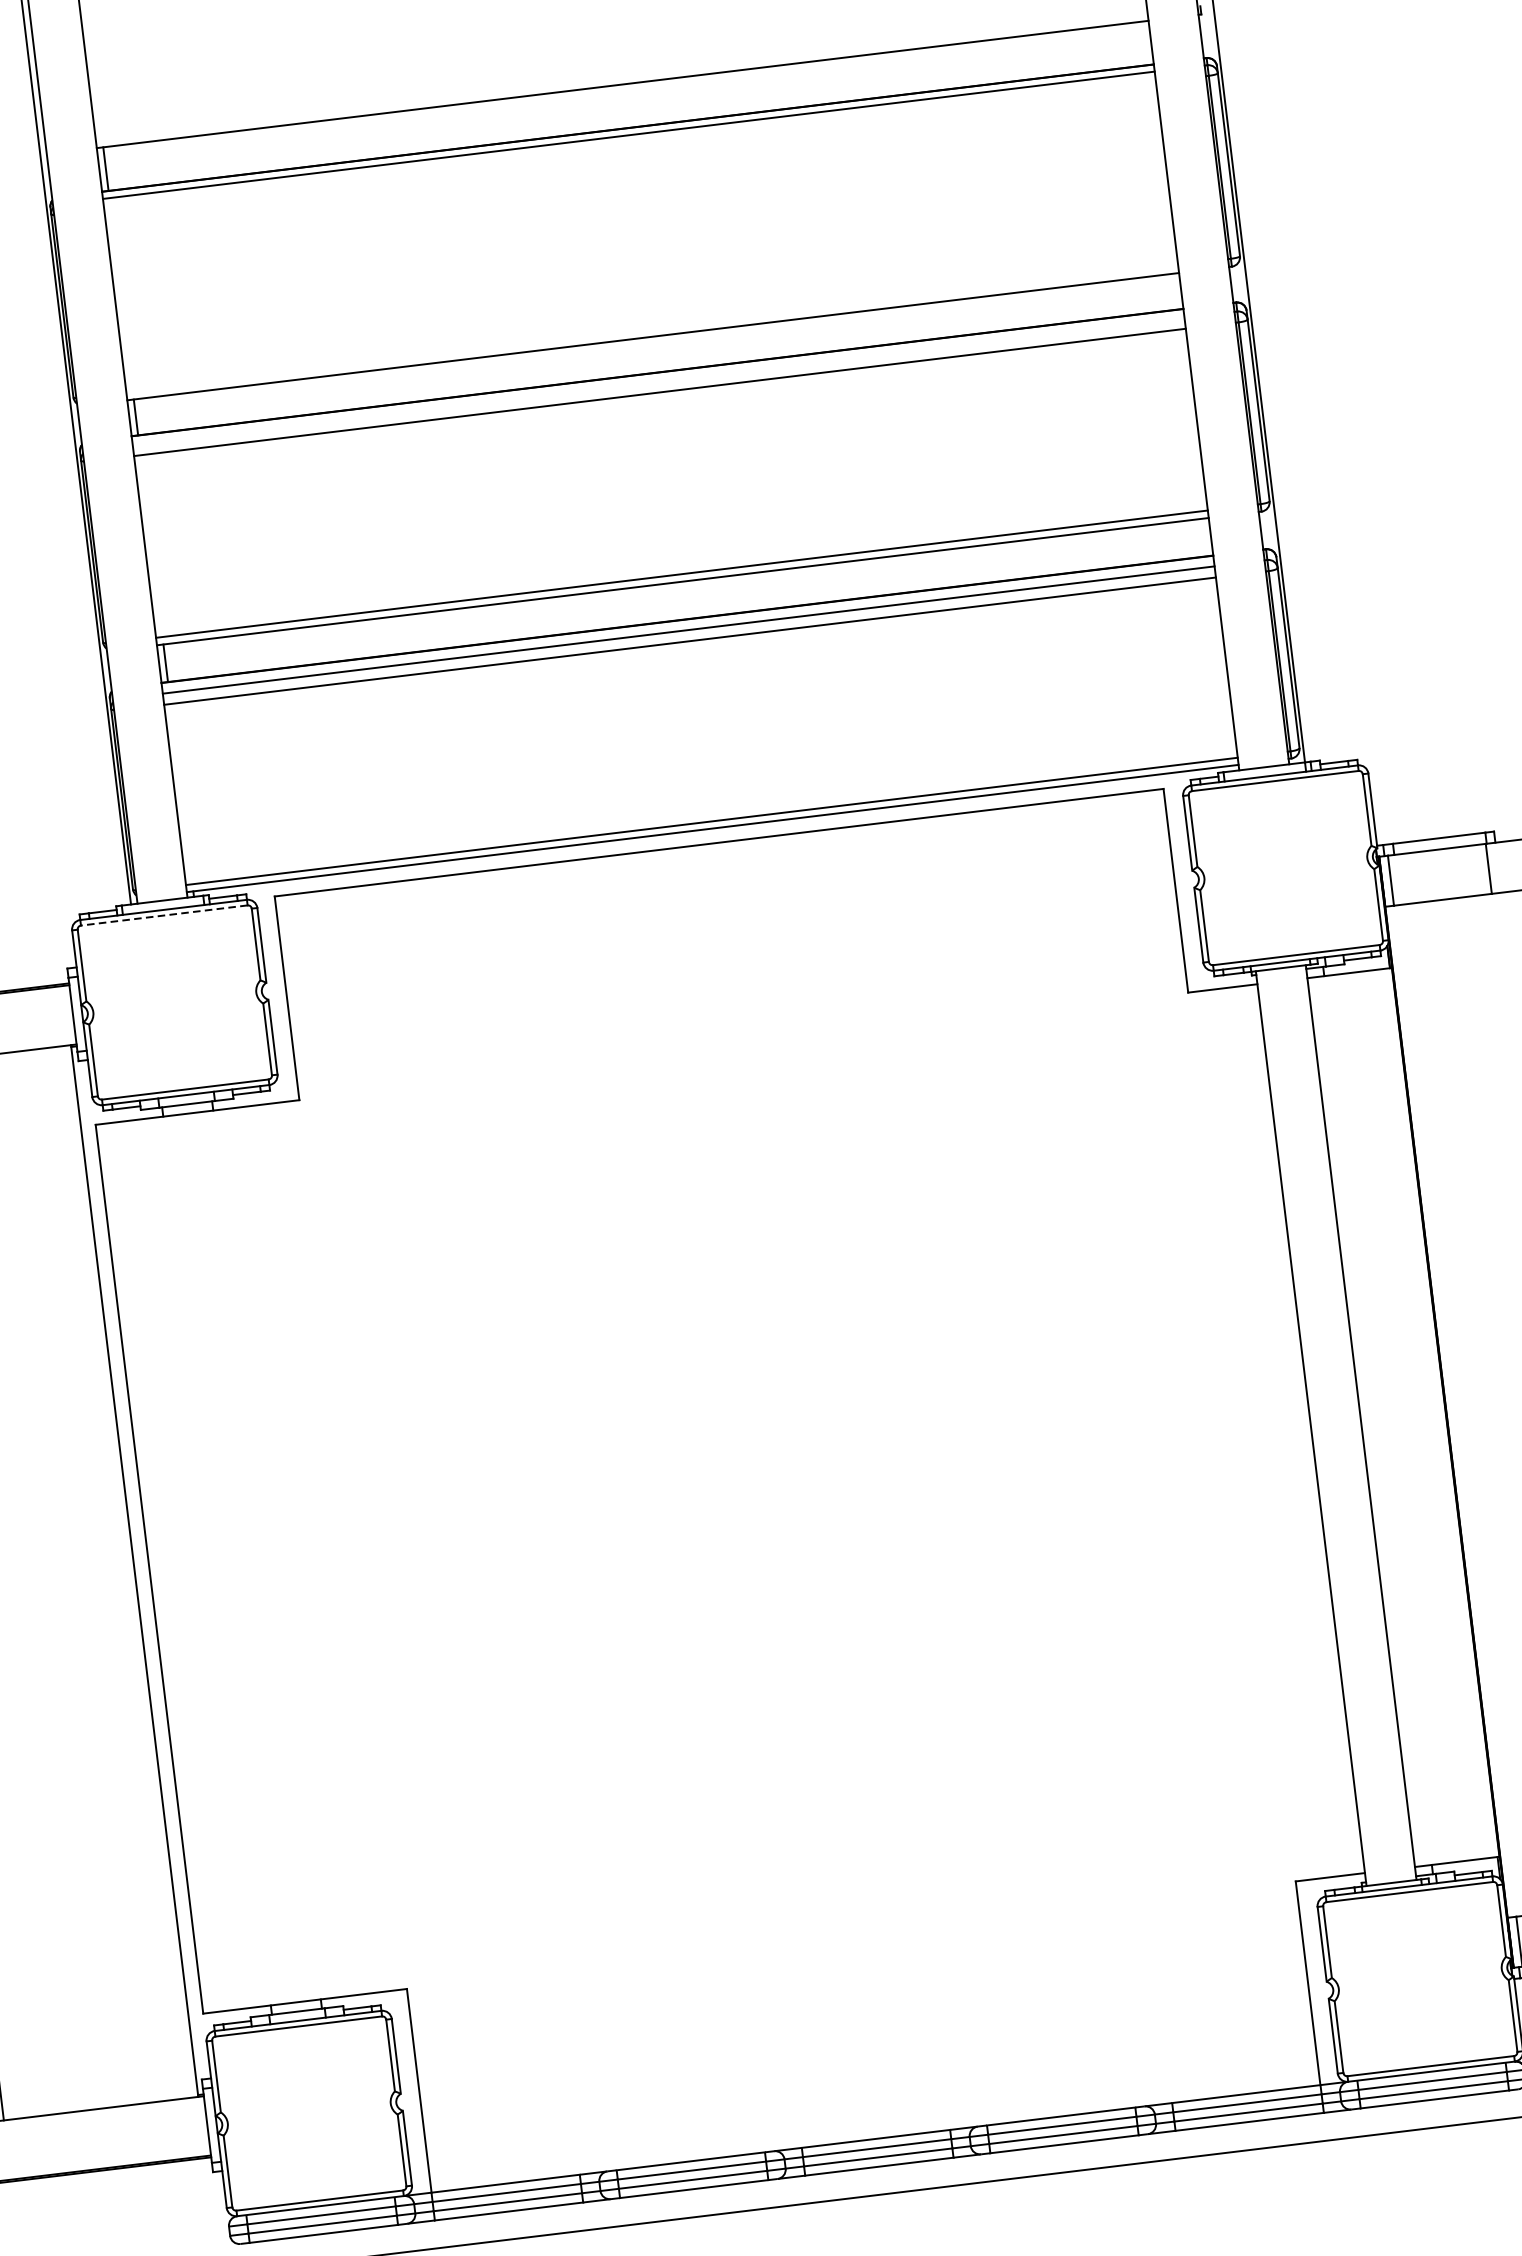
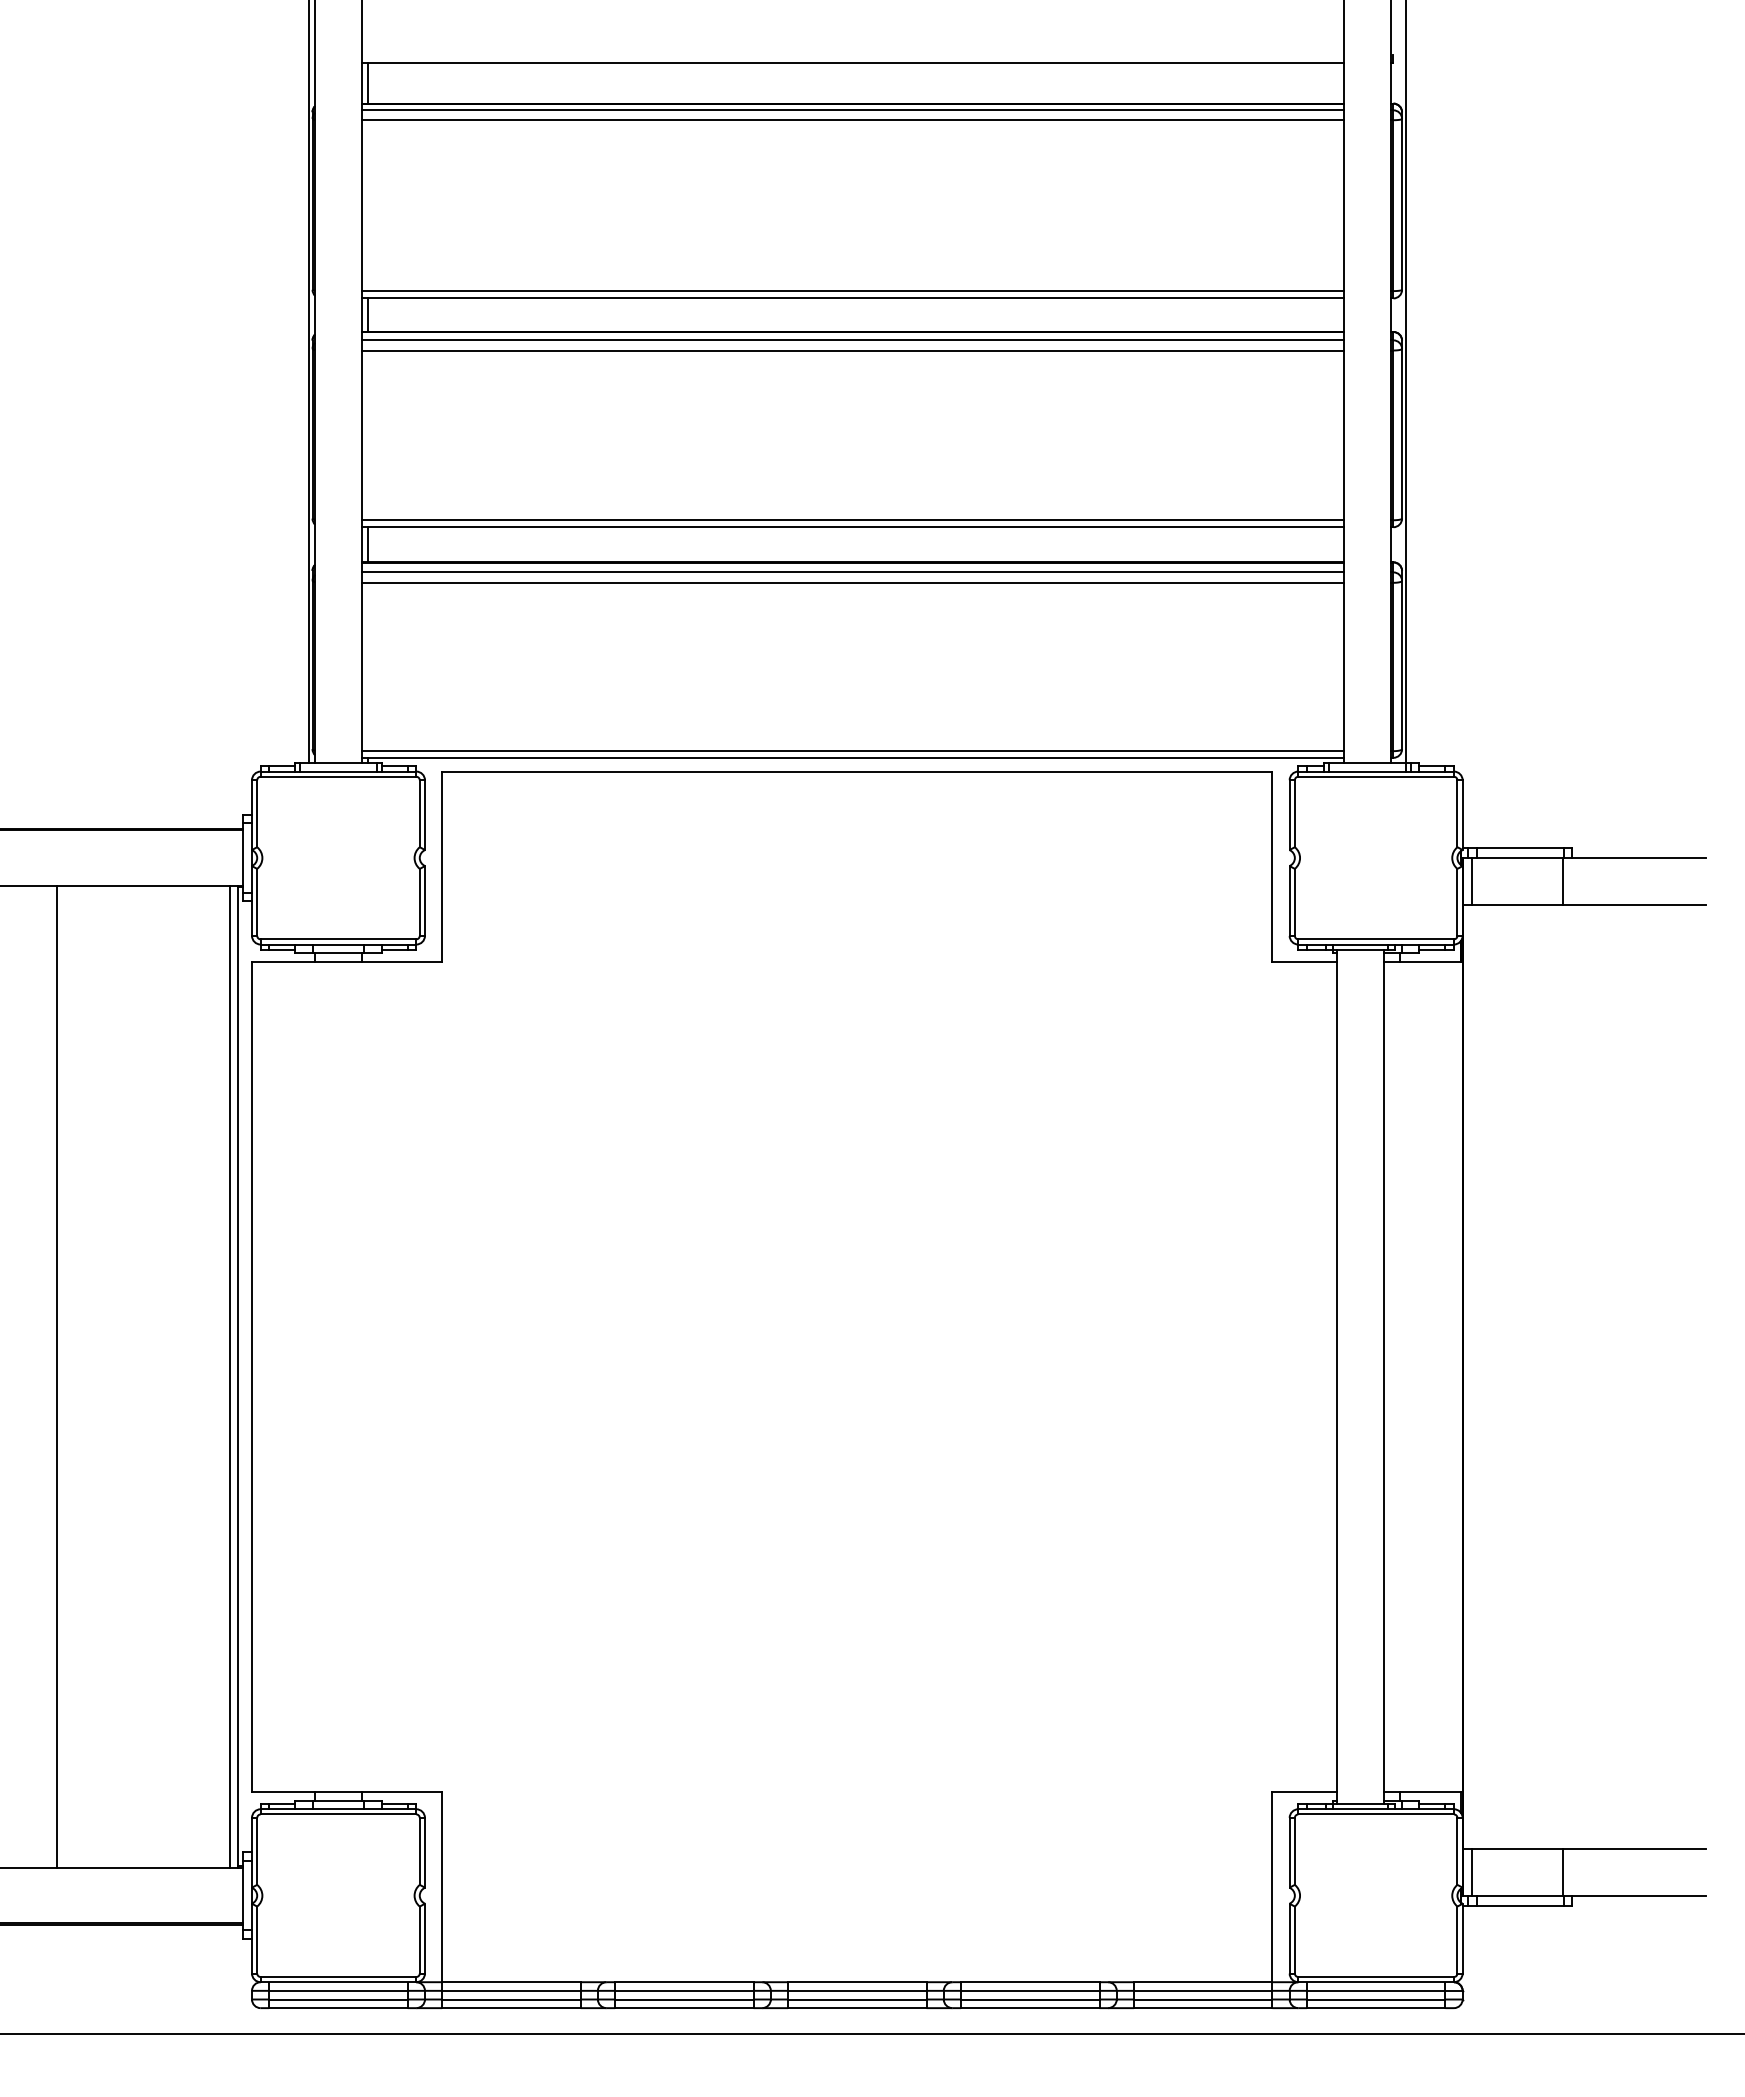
line: (629, 146) -> (852, 120), added
line: (651, 329) -> (852, 291), added
line: (658, 381) -> (852, 340), added
line: (164, 915) -> (338, 776), dashed -> solid
line: (125, 1571) -> (229, 1376), added

